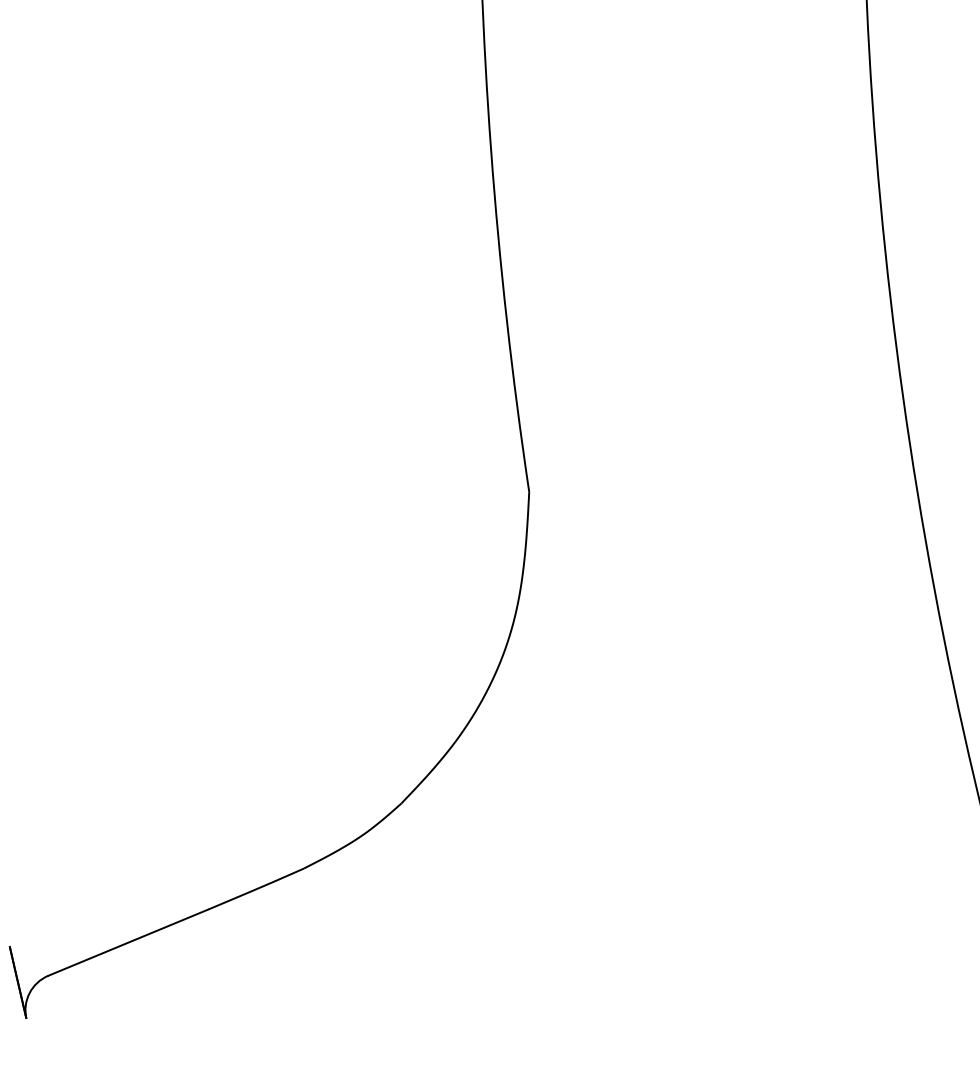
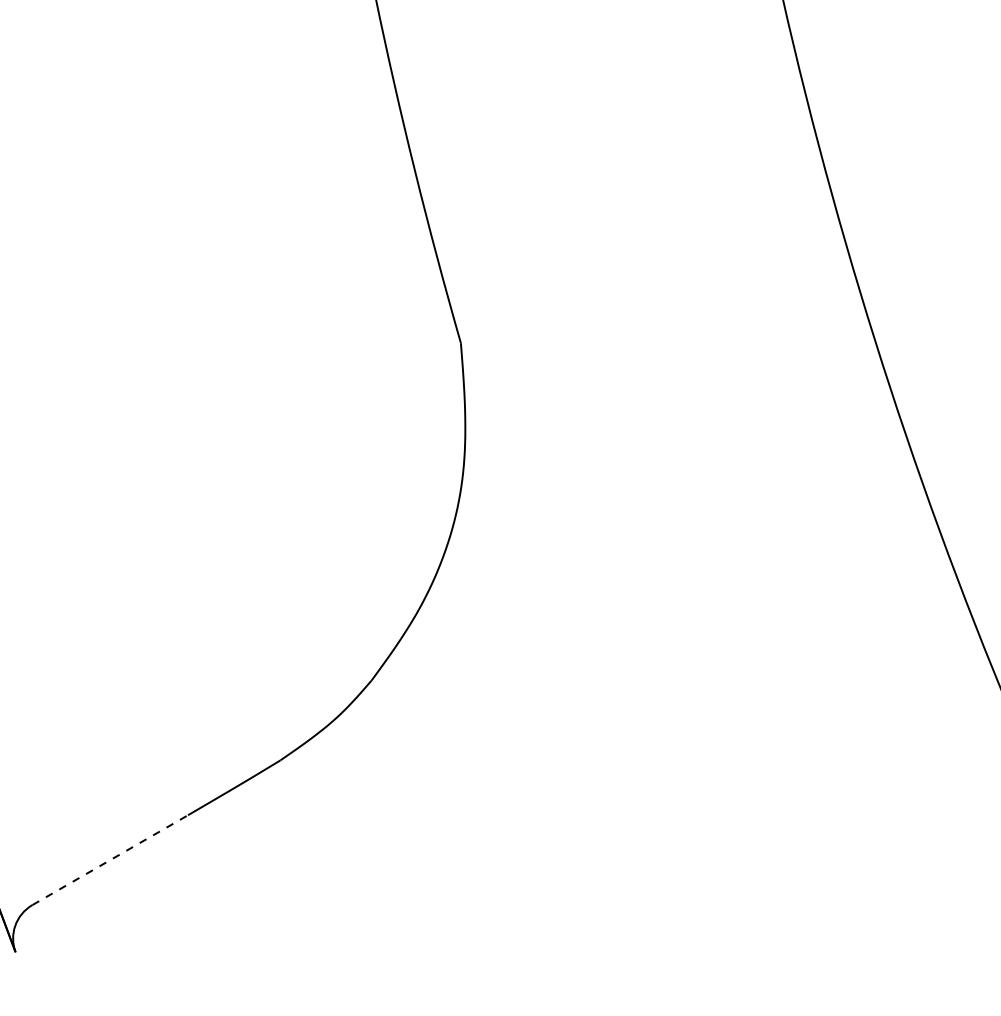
line: (128, 942) -> (110, 860), solid -> dashed

